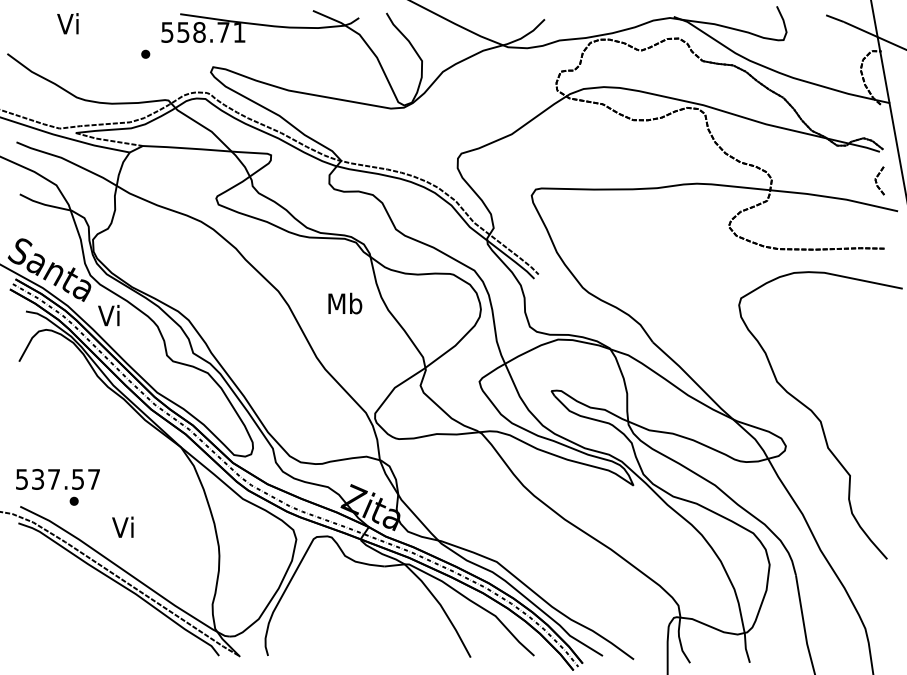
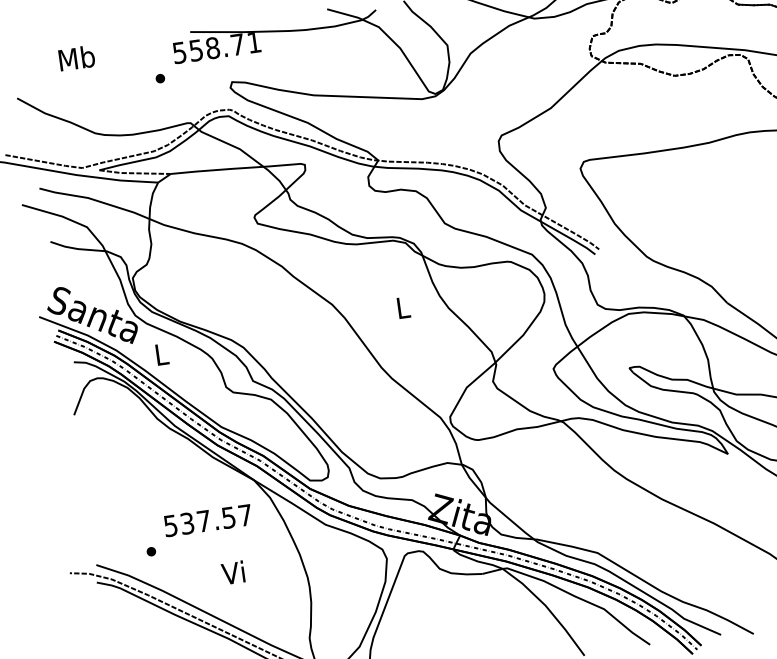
text: (69, 23) -> (77, 57), Vi -> Mb
text: (345, 303) -> (403, 307), Mb -> L
text: (108, 315) -> (159, 354), Vi -> L
text: (57, 479) -> (207, 520), moved
text: (122, 526) -> (232, 572), moved

